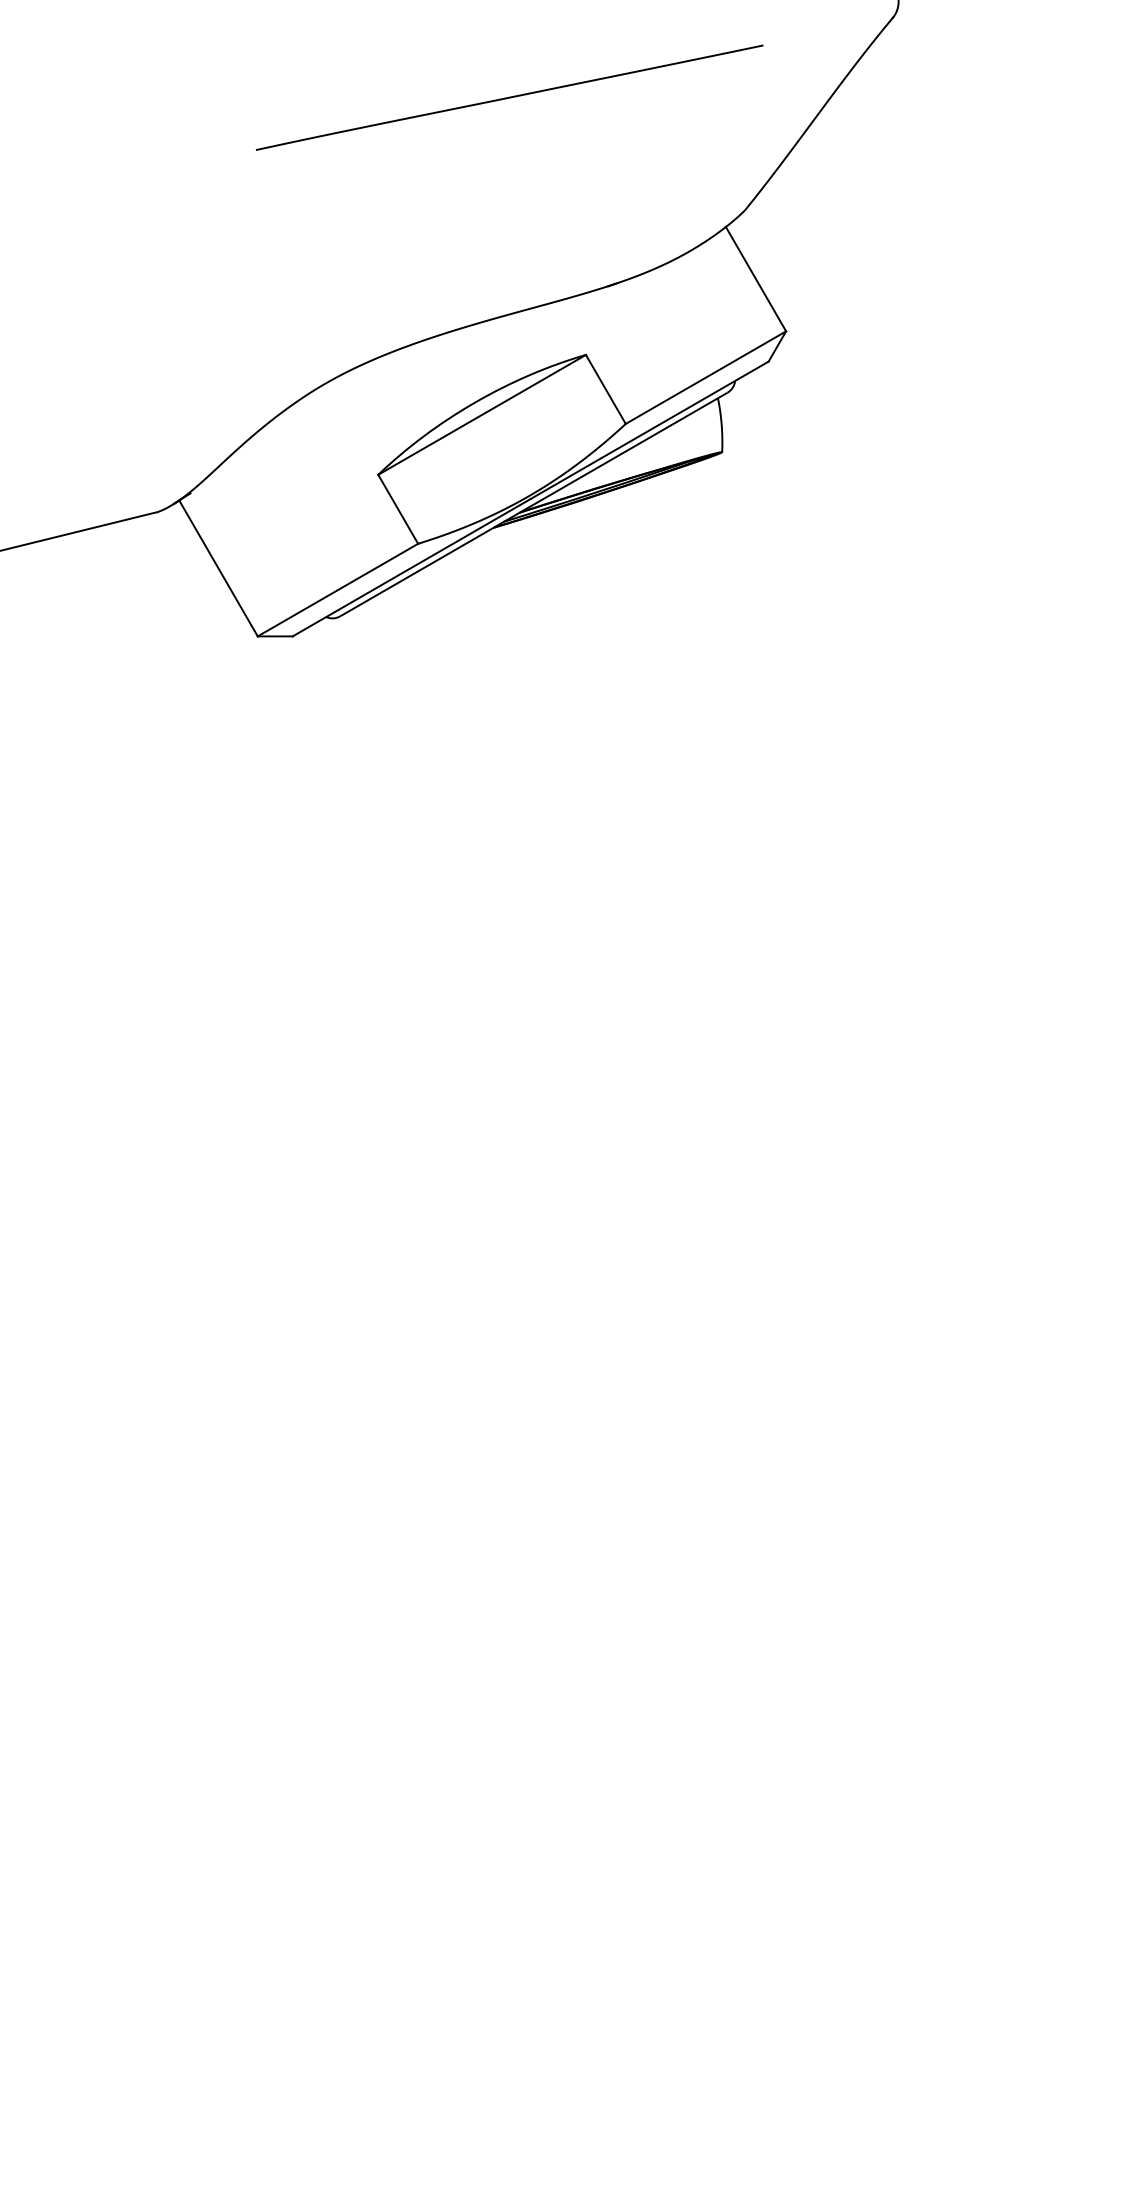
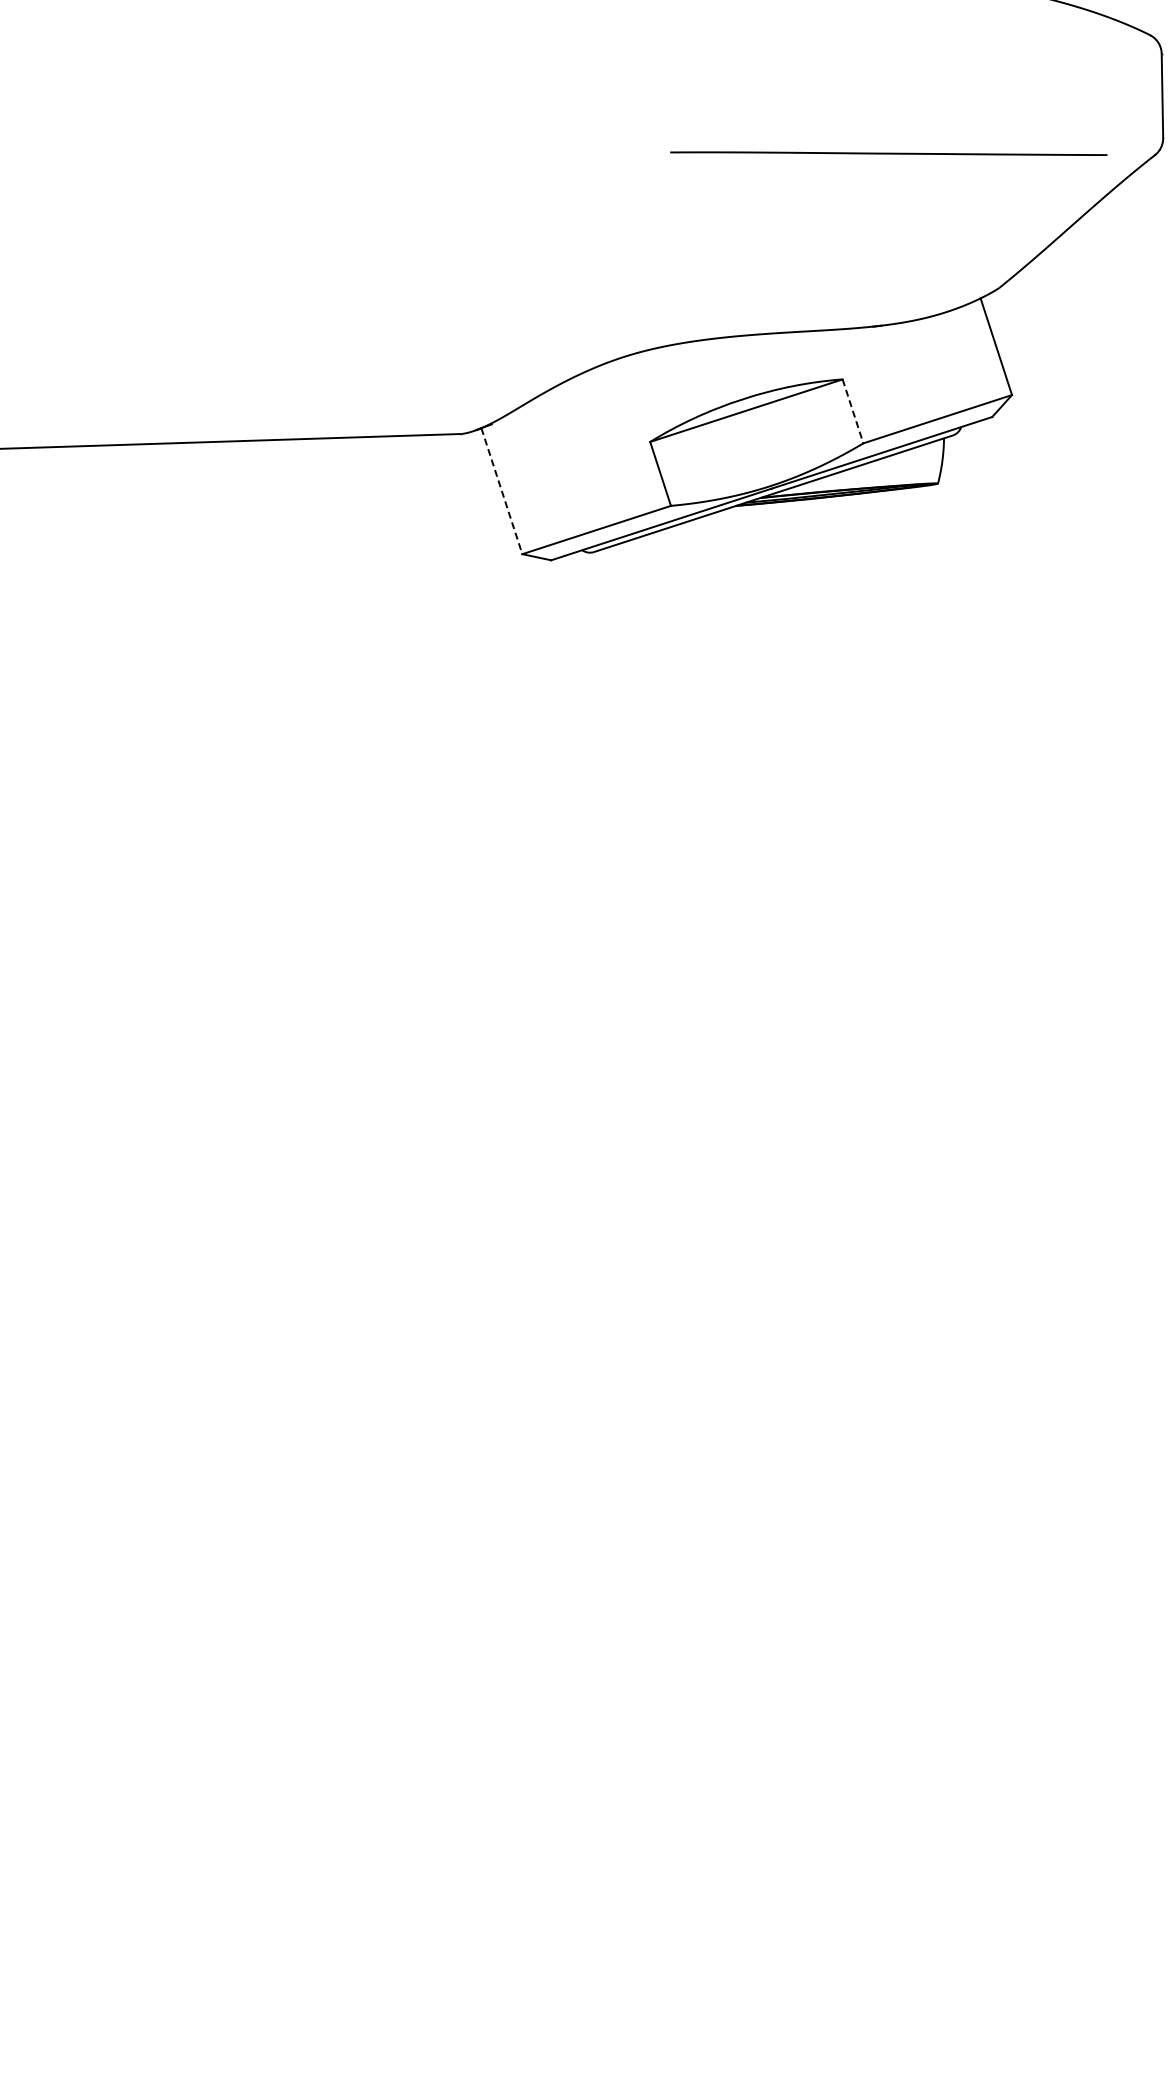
line: (509, 97) -> (888, 153), moved
line: (606, 389) -> (853, 411), solid -> dashed
line: (219, 568) -> (502, 491), solid -> dashed

